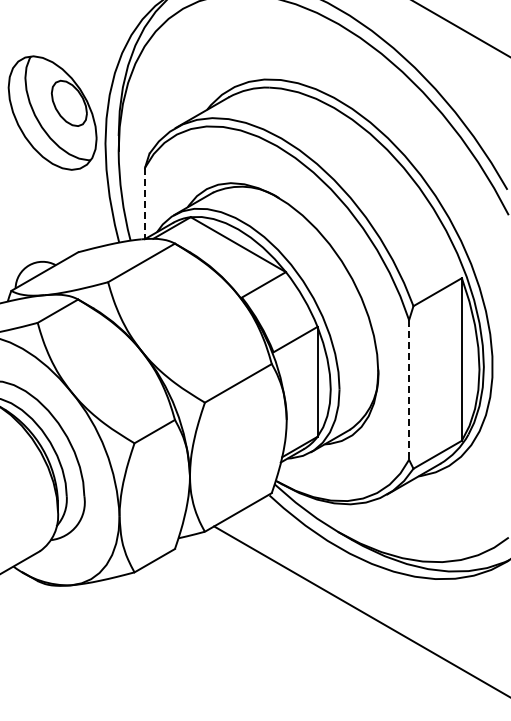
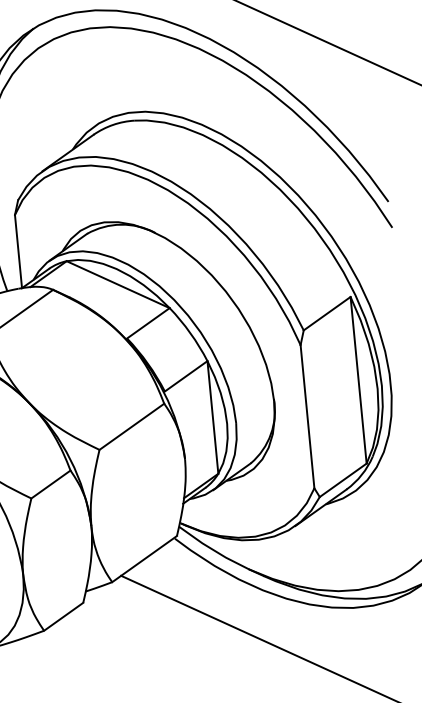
line: (145, 203) -> (18, 251), dashed -> solid
line: (409, 389) -> (307, 416), dashed -> solid

